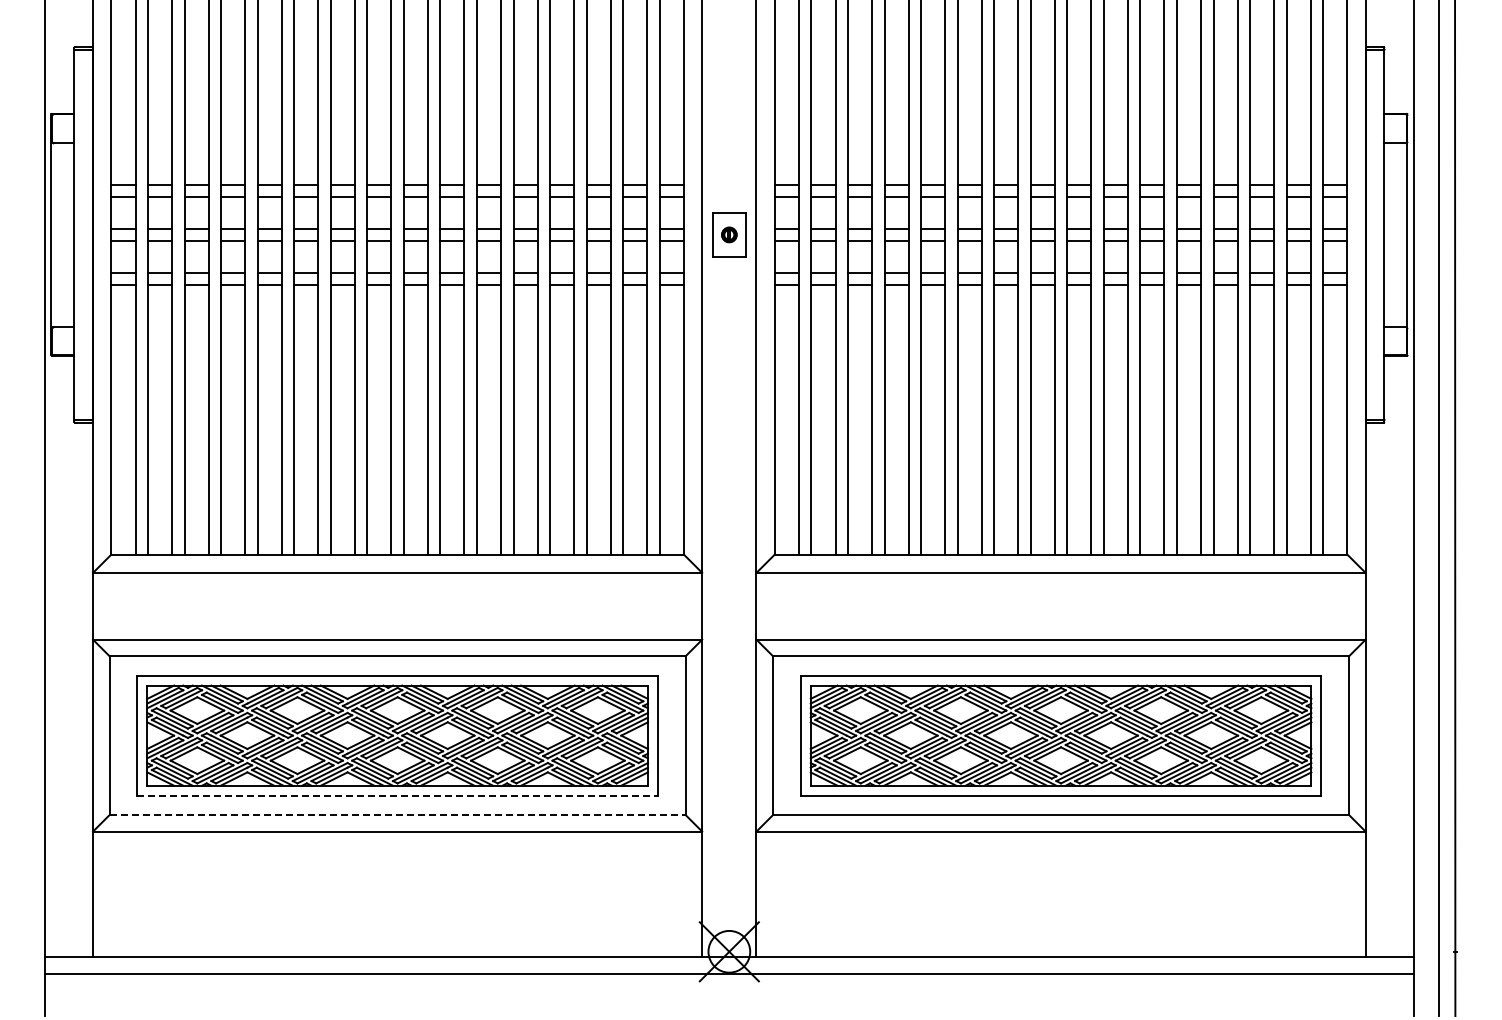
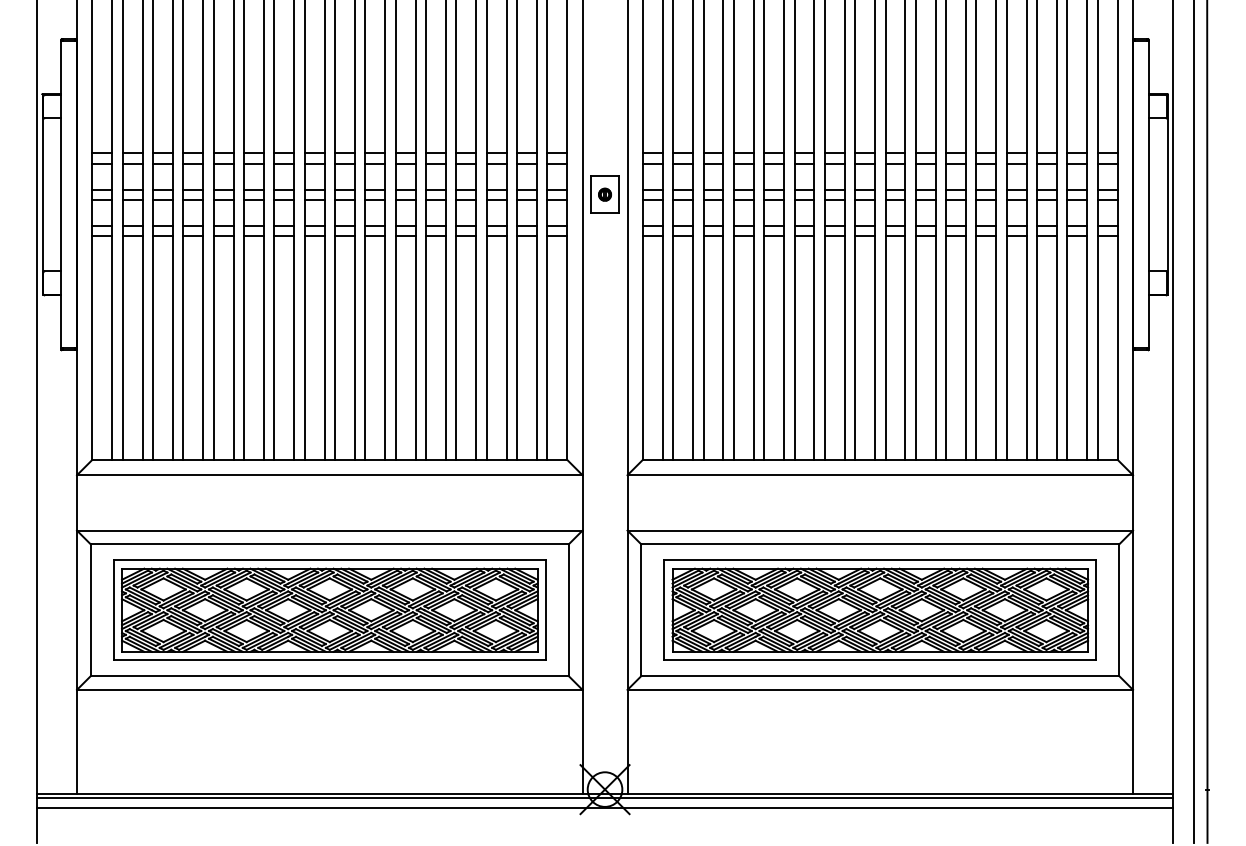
line: (398, 795) -> (330, 659), dashed -> solid
line: (397, 814) -> (329, 675), dashed -> solid
line: (729, 961) -> (605, 797), added

